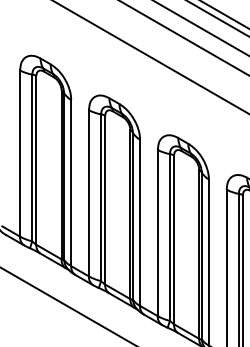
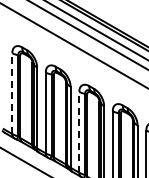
line: (20, 153) -> (12, 93), solid -> dashed
line: (158, 231) -> (79, 131), solid -> dashed

